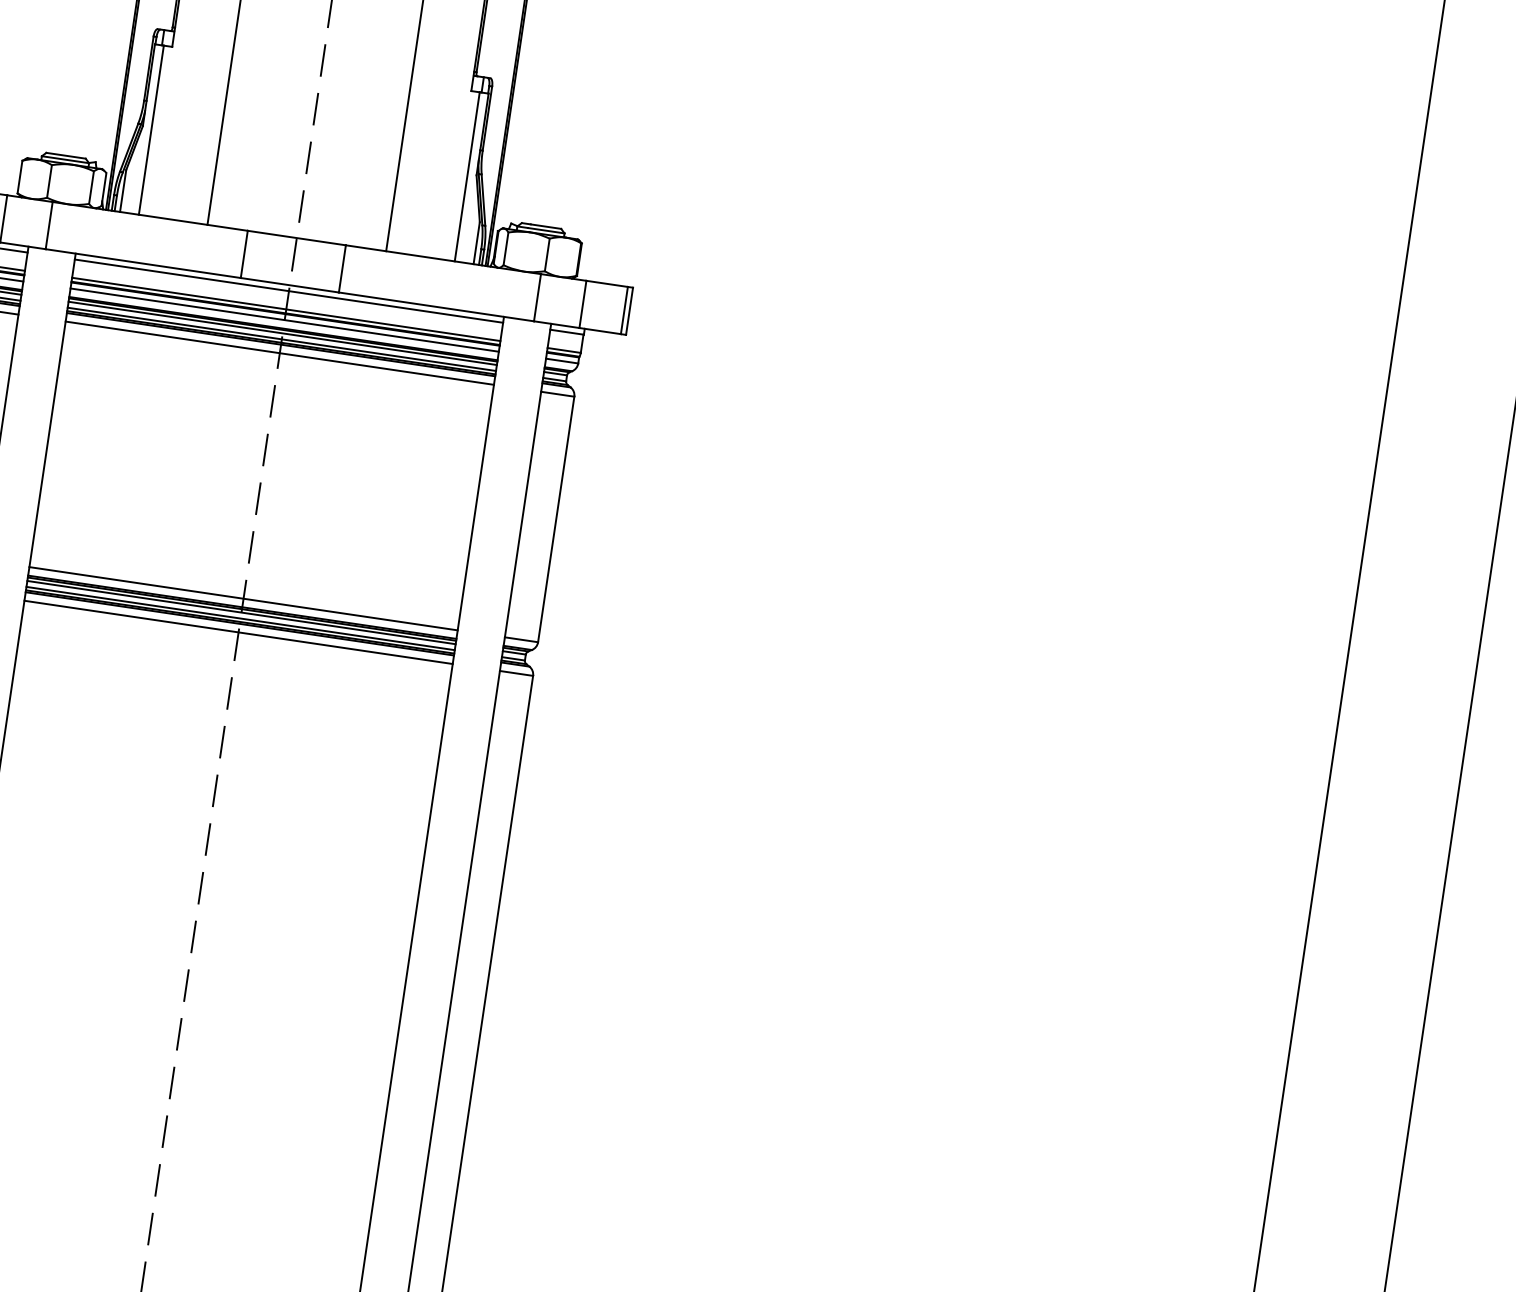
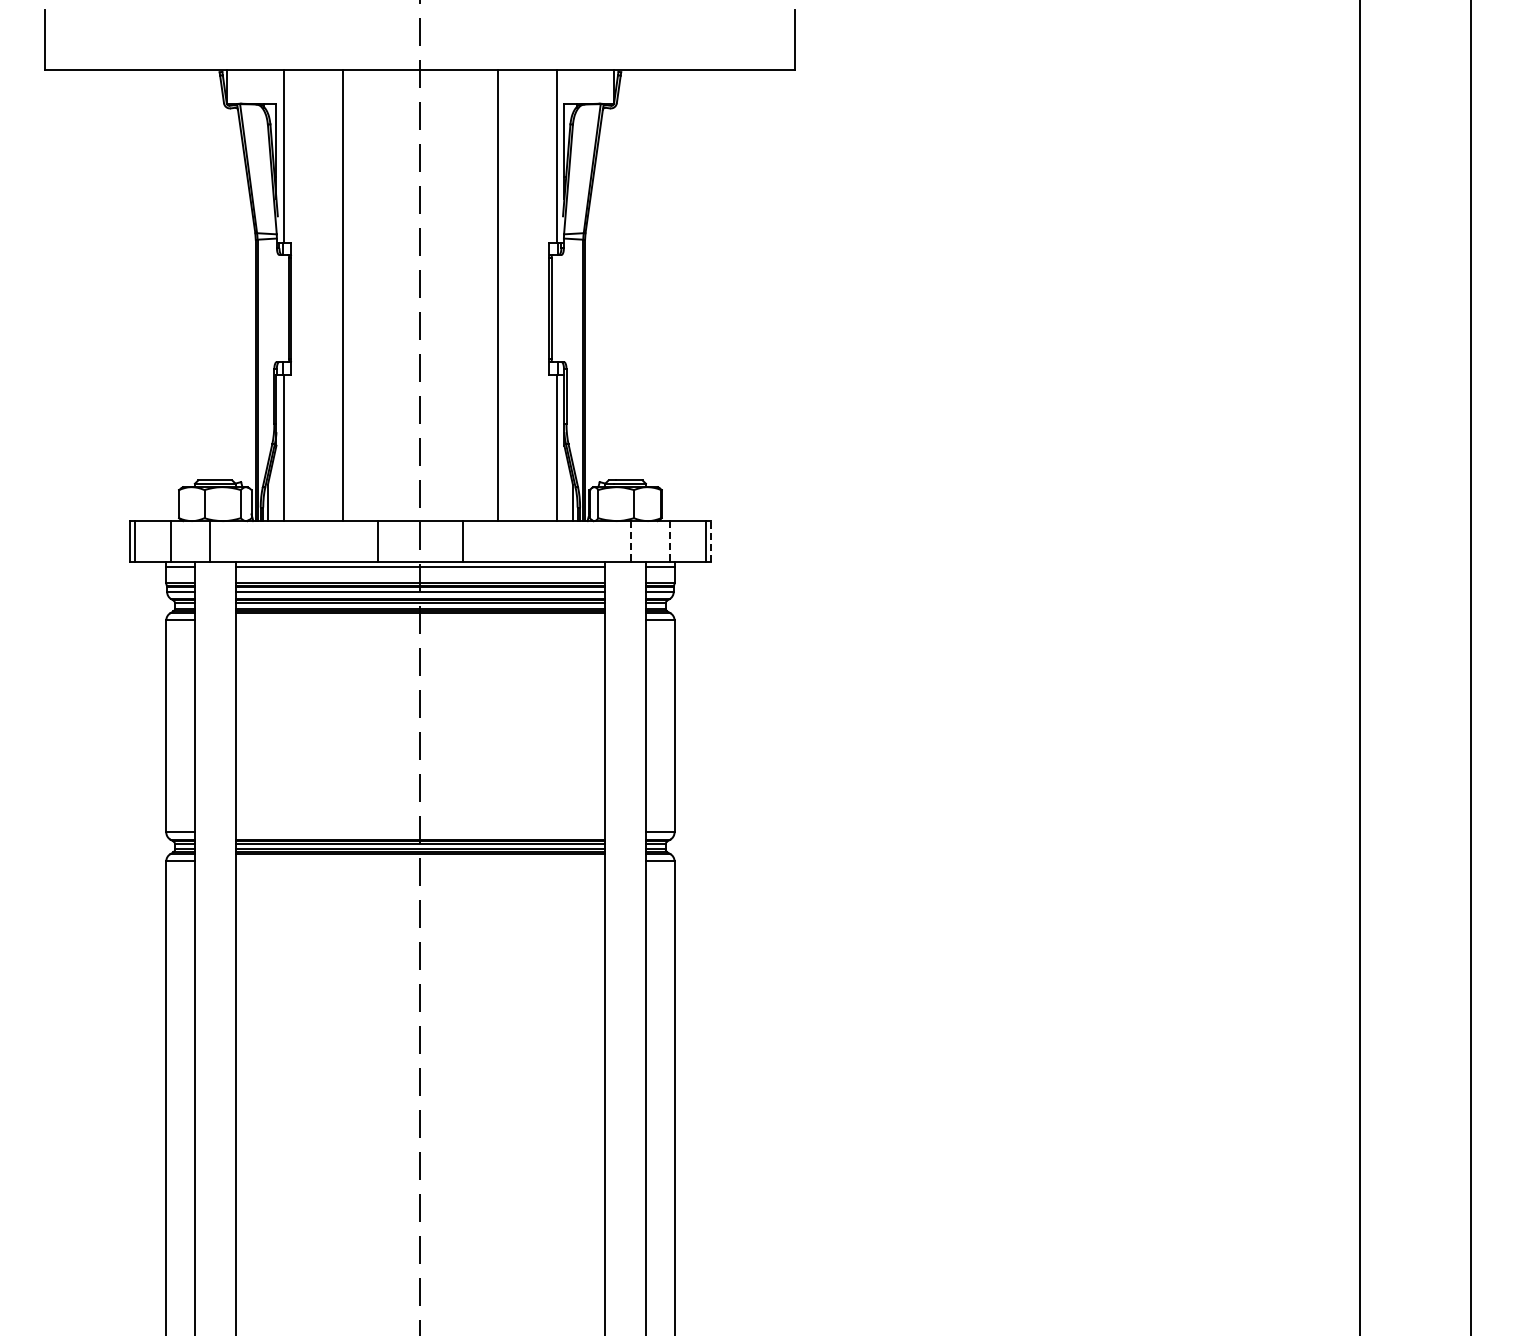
line: (537, 297) -> (631, 541), solid -> dashed
line: (583, 304) -> (670, 541), solid -> dashed
line: (629, 310) -> (710, 540), solid -> dashed
line: (279, 353) -> (420, 620), removed
line: (243, 598) -> (420, 832), removed
line: (238, 632) -> (420, 861), removed

